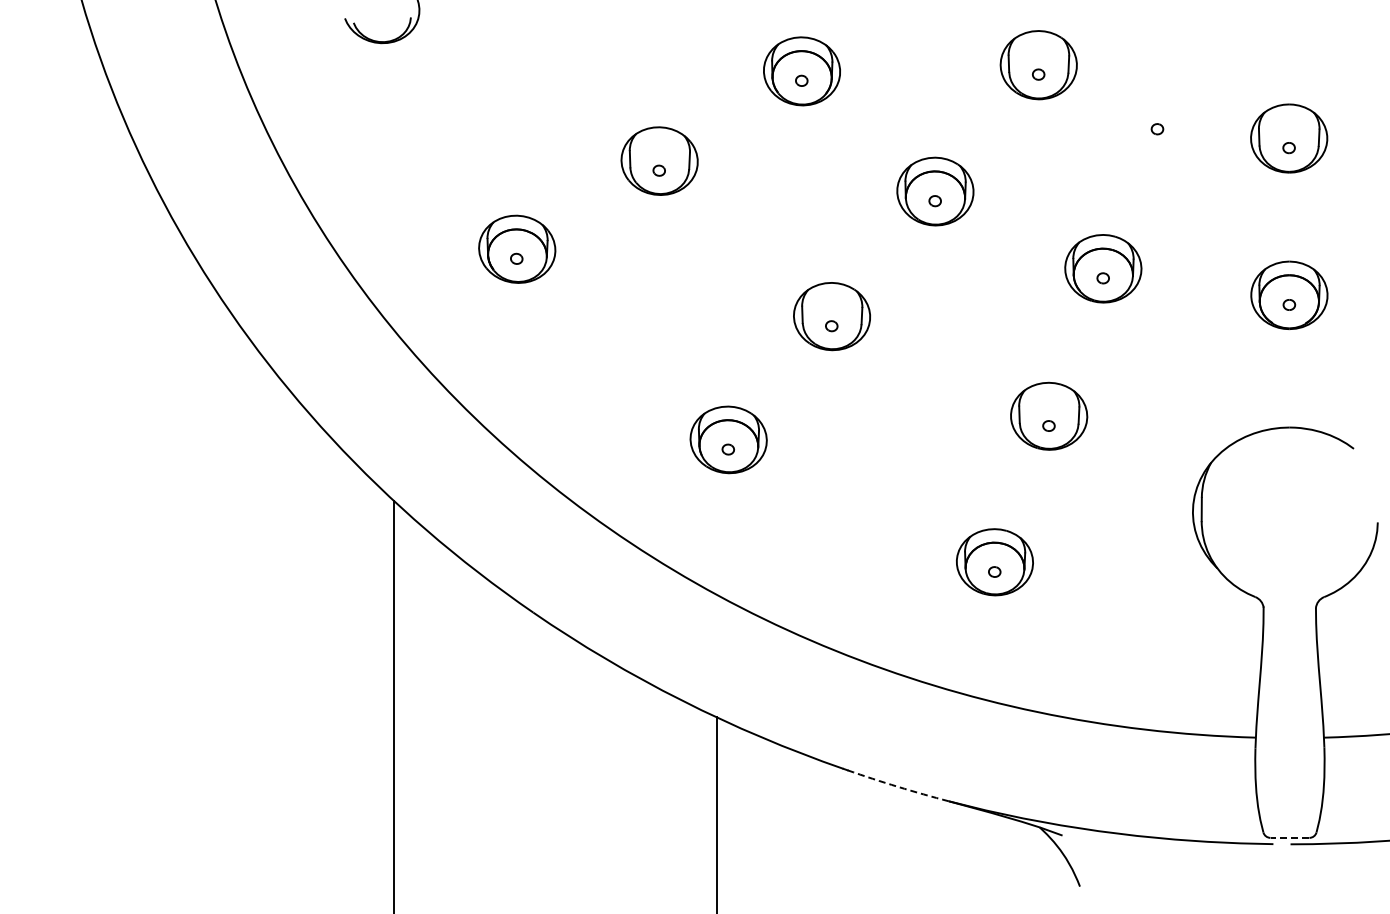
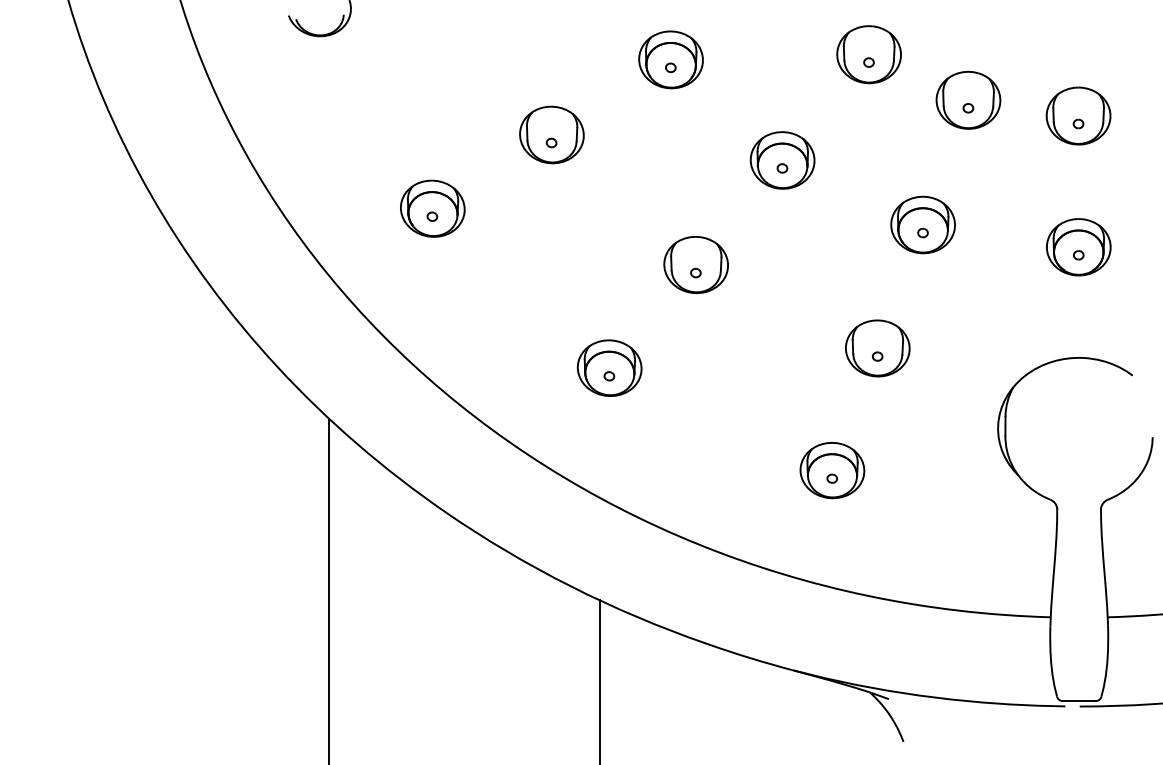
part: (1157, 119) -> (968, 100), added
arc: (898, 786) -> (751, 658), dashed -> solid
line: (1289, 837) -> (1078, 700), dashed -> solid

